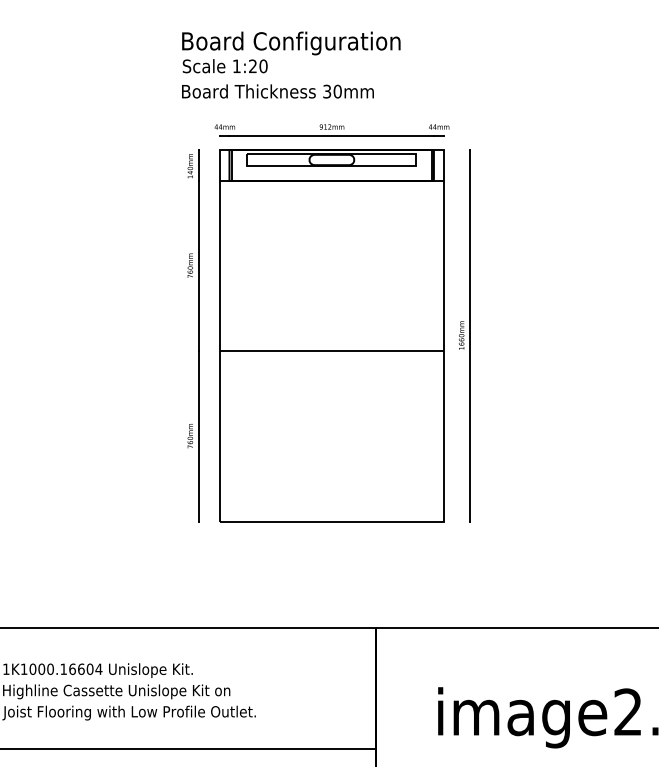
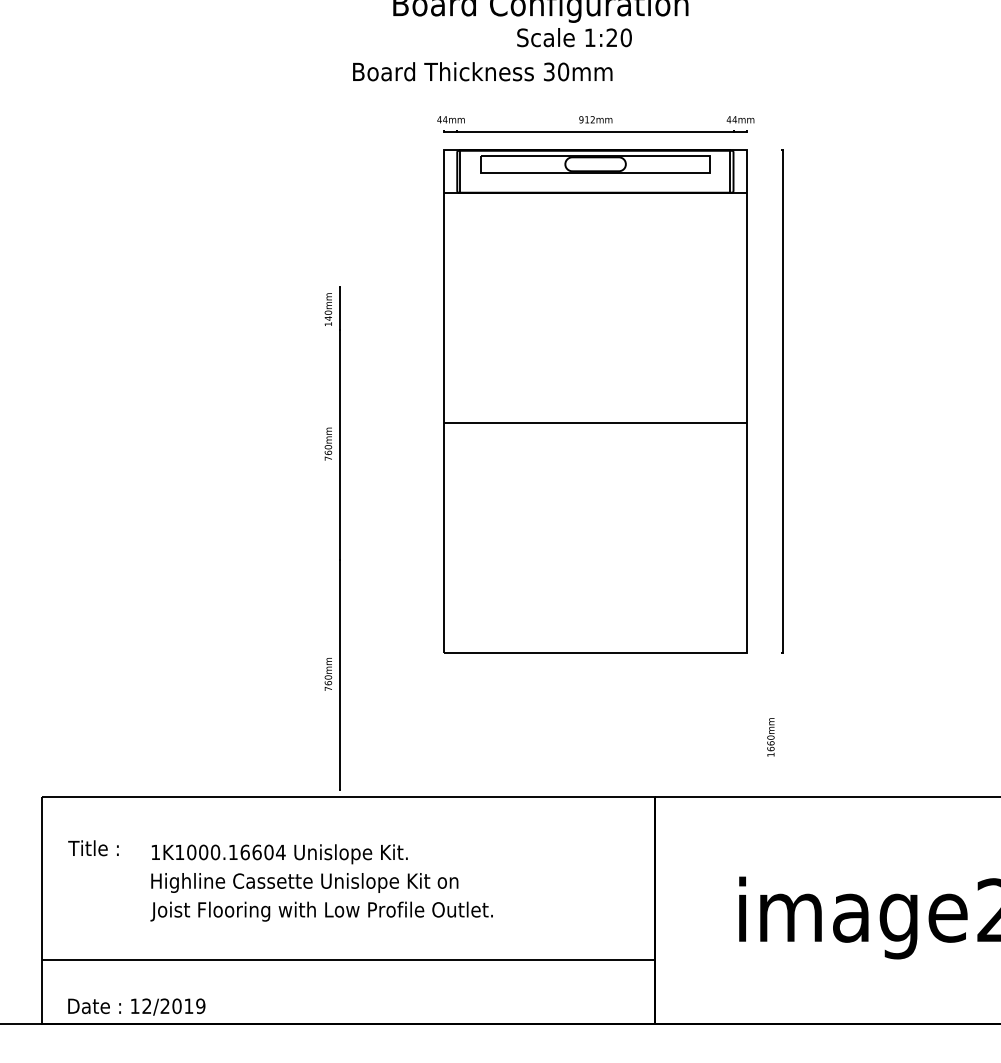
text: (225, 66) -> (574, 37), moved
text: (277, 91) -> (482, 71), moved
part: (198, 335) -> (339, 538), moved
text: (461, 335) -> (770, 737), moved

